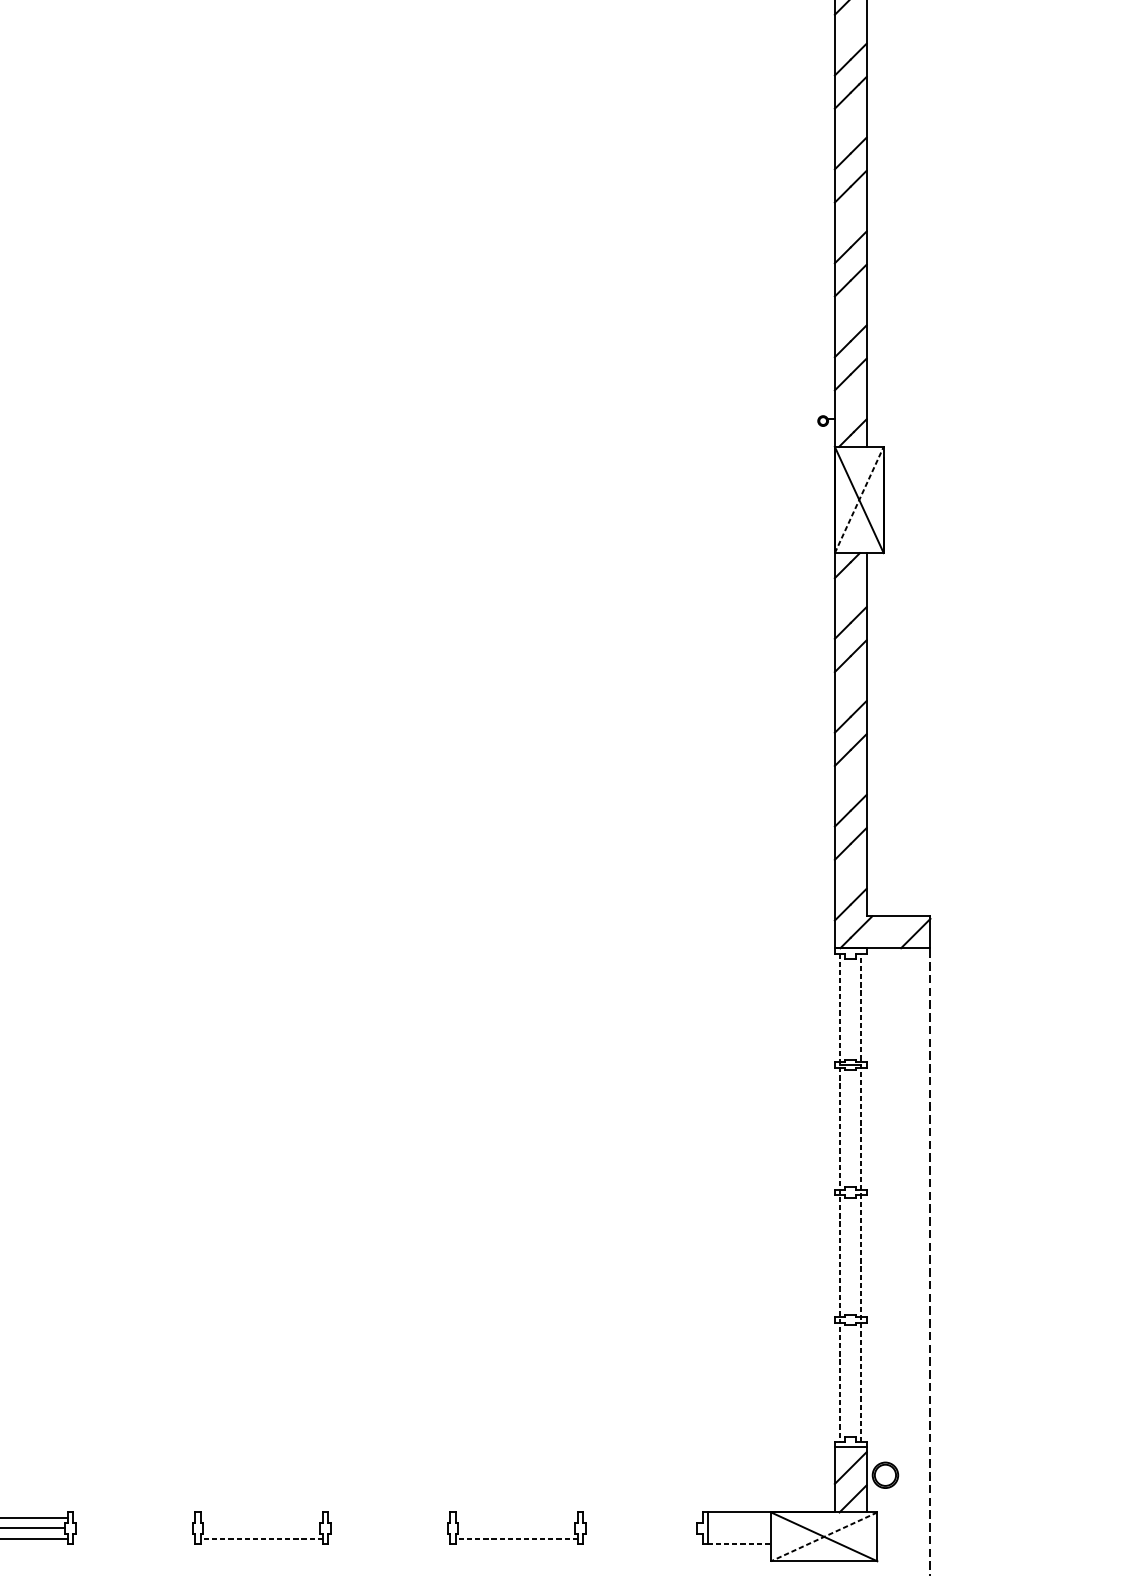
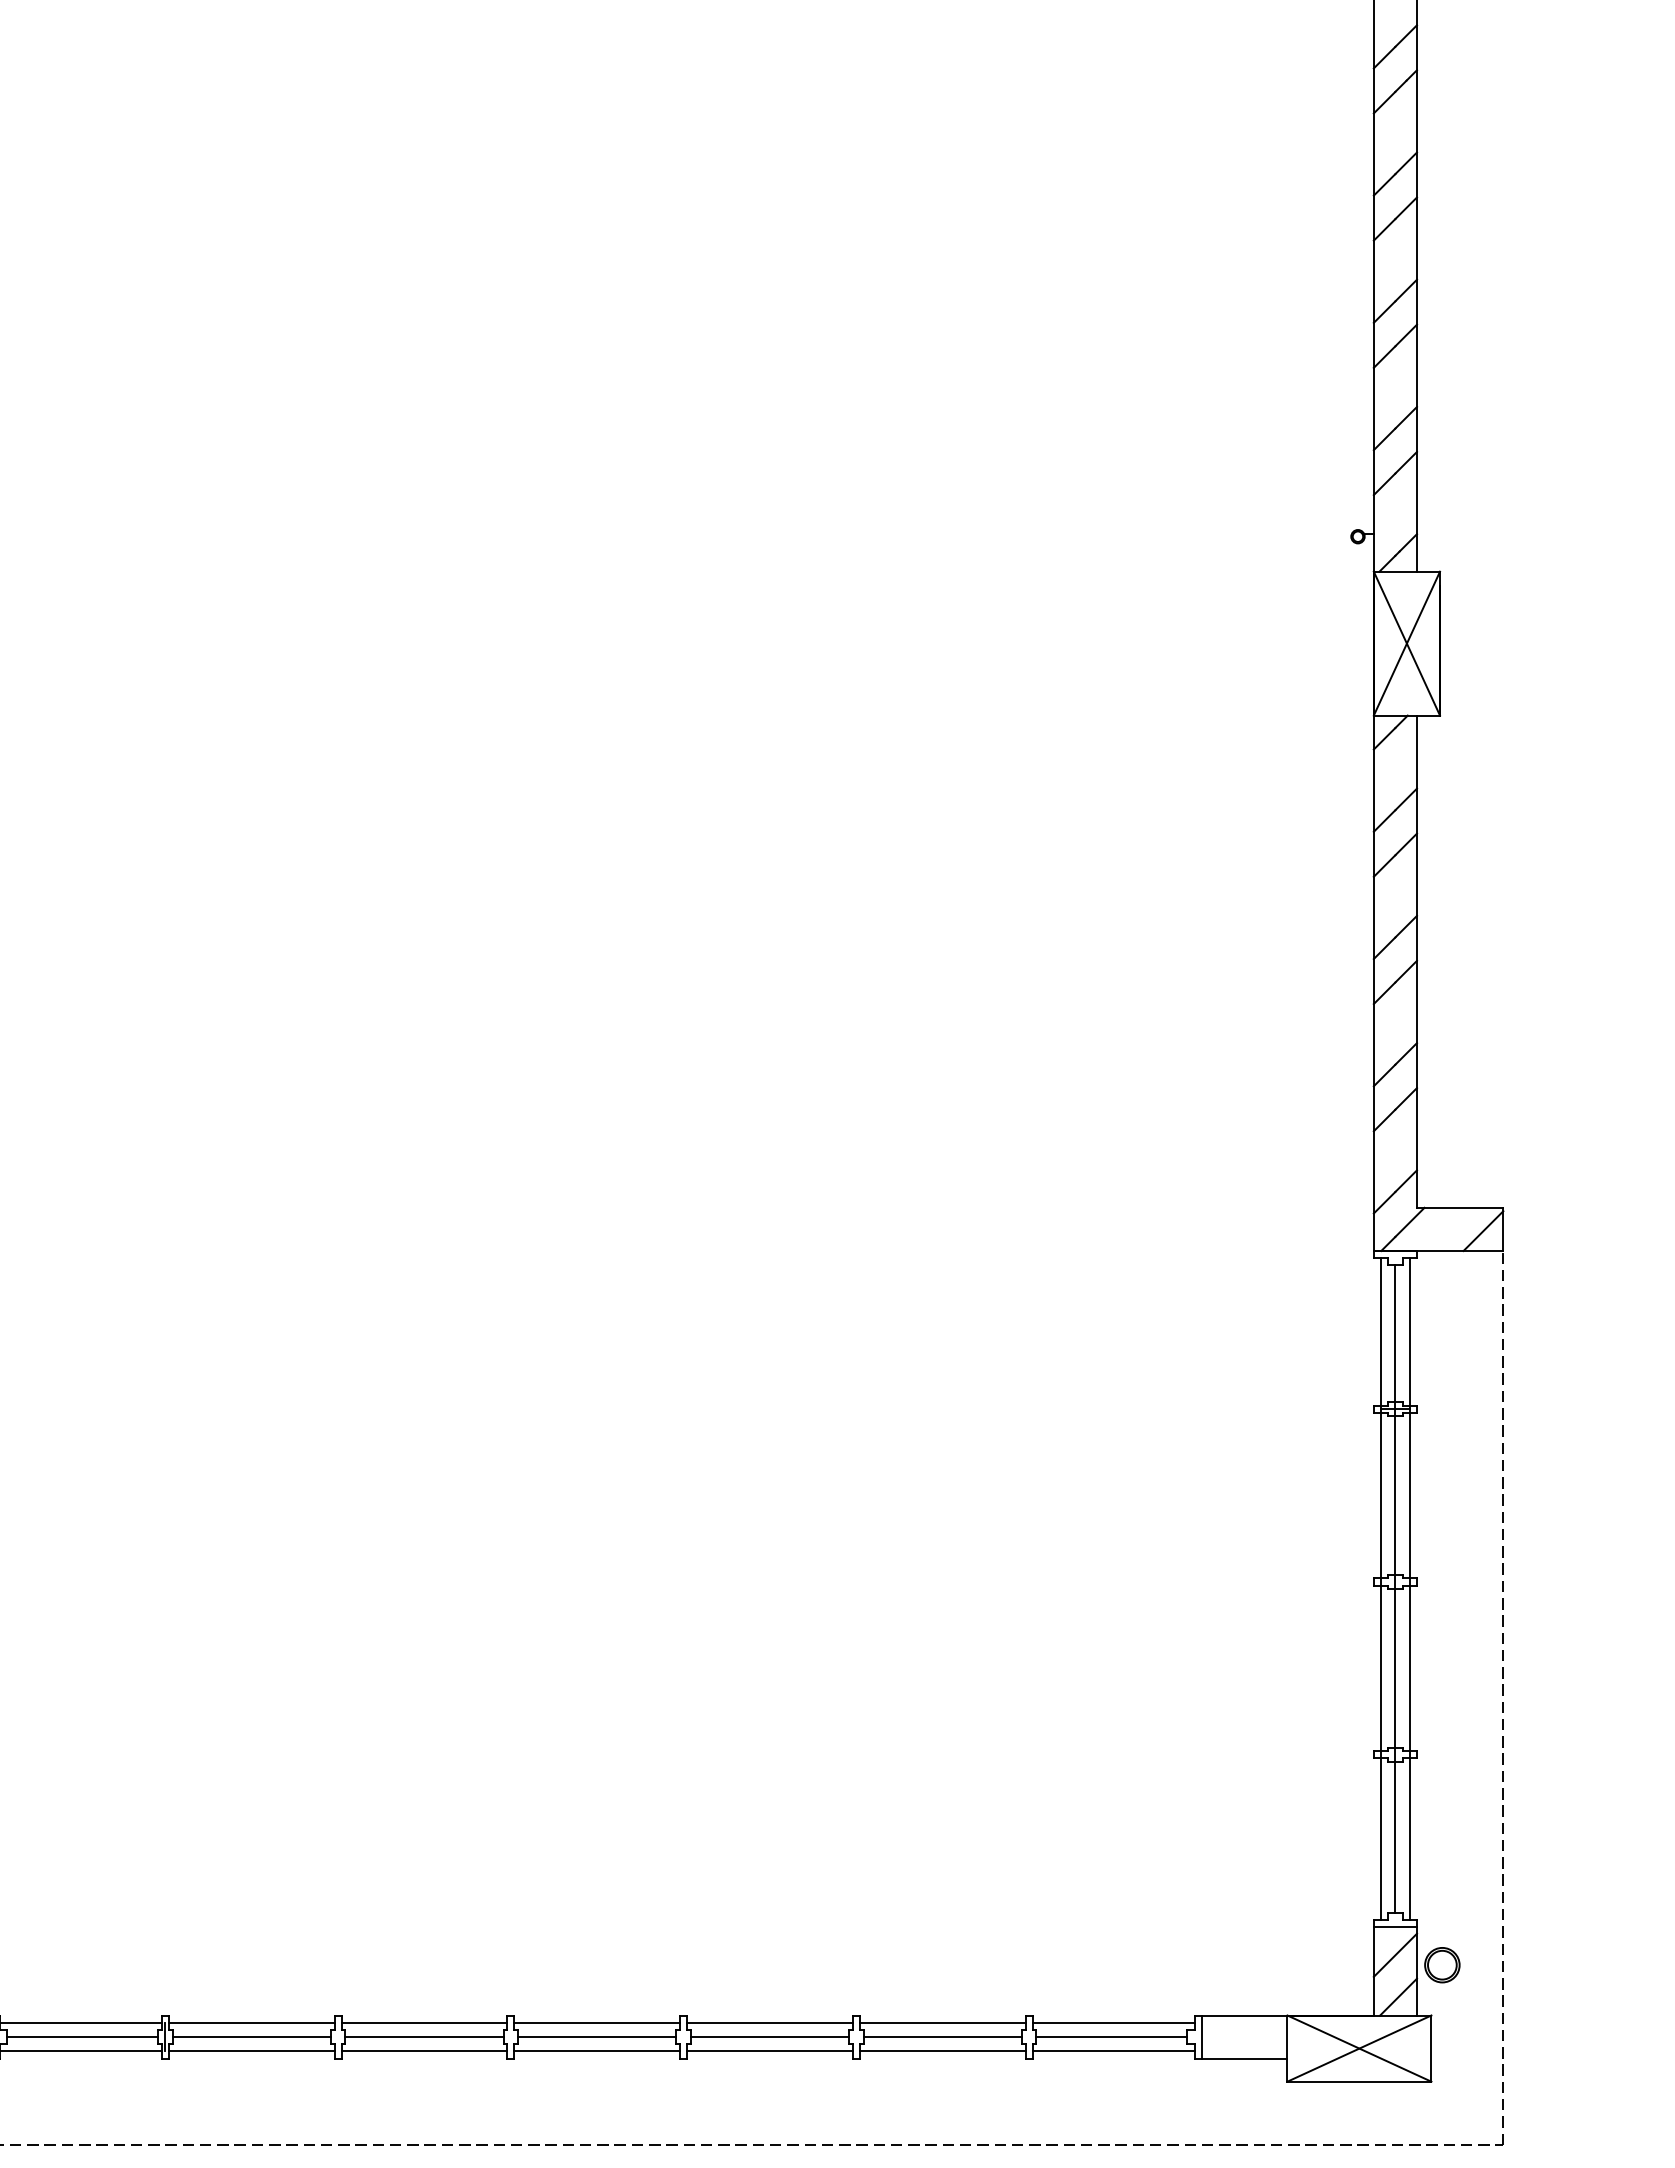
line: (859, 499) -> (1407, 643), dashed -> solid
line: (861, 1197) -> (1409, 1588), dashed -> solid
line: (840, 1198) -> (1381, 1589), dashed -> solid
line: (850, 1198) -> (1395, 1589), added
line: (134, 1517) -> (424, 2022), added
line: (261, 1517) -> (597, 2022), added
line: (388, 1517) -> (769, 2022), added
line: (516, 1517) -> (942, 2022), added
line: (642, 1517) -> (1113, 2022), added
line: (134, 1528) -> (424, 2037), added
line: (261, 1528) -> (597, 2037), added
line: (388, 1528) -> (769, 2037), added
line: (516, 1528) -> (942, 2037), added
line: (641, 1528) -> (1111, 2037), added
line: (823, 1536) -> (1358, 2048), dashed -> solid
line: (134, 1539) -> (424, 2051), added
line: (261, 1539) -> (597, 2051), dashed -> solid
line: (388, 1539) -> (769, 2051), added
line: (516, 1539) -> (942, 2051), dashed -> solid
line: (642, 1539) -> (1113, 2051), added
line: (739, 1544) -> (1244, 2058), dashed -> solid

